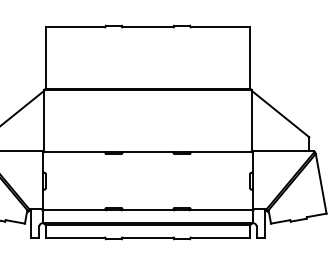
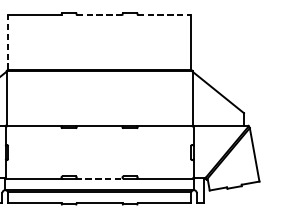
line: (147, 27) -> (99, 14), solid -> dashed
line: (220, 27) -> (164, 14), solid -> dashed
line: (45, 57) -> (7, 41), solid -> dashed
line: (147, 210) -> (99, 178), solid -> dashed

